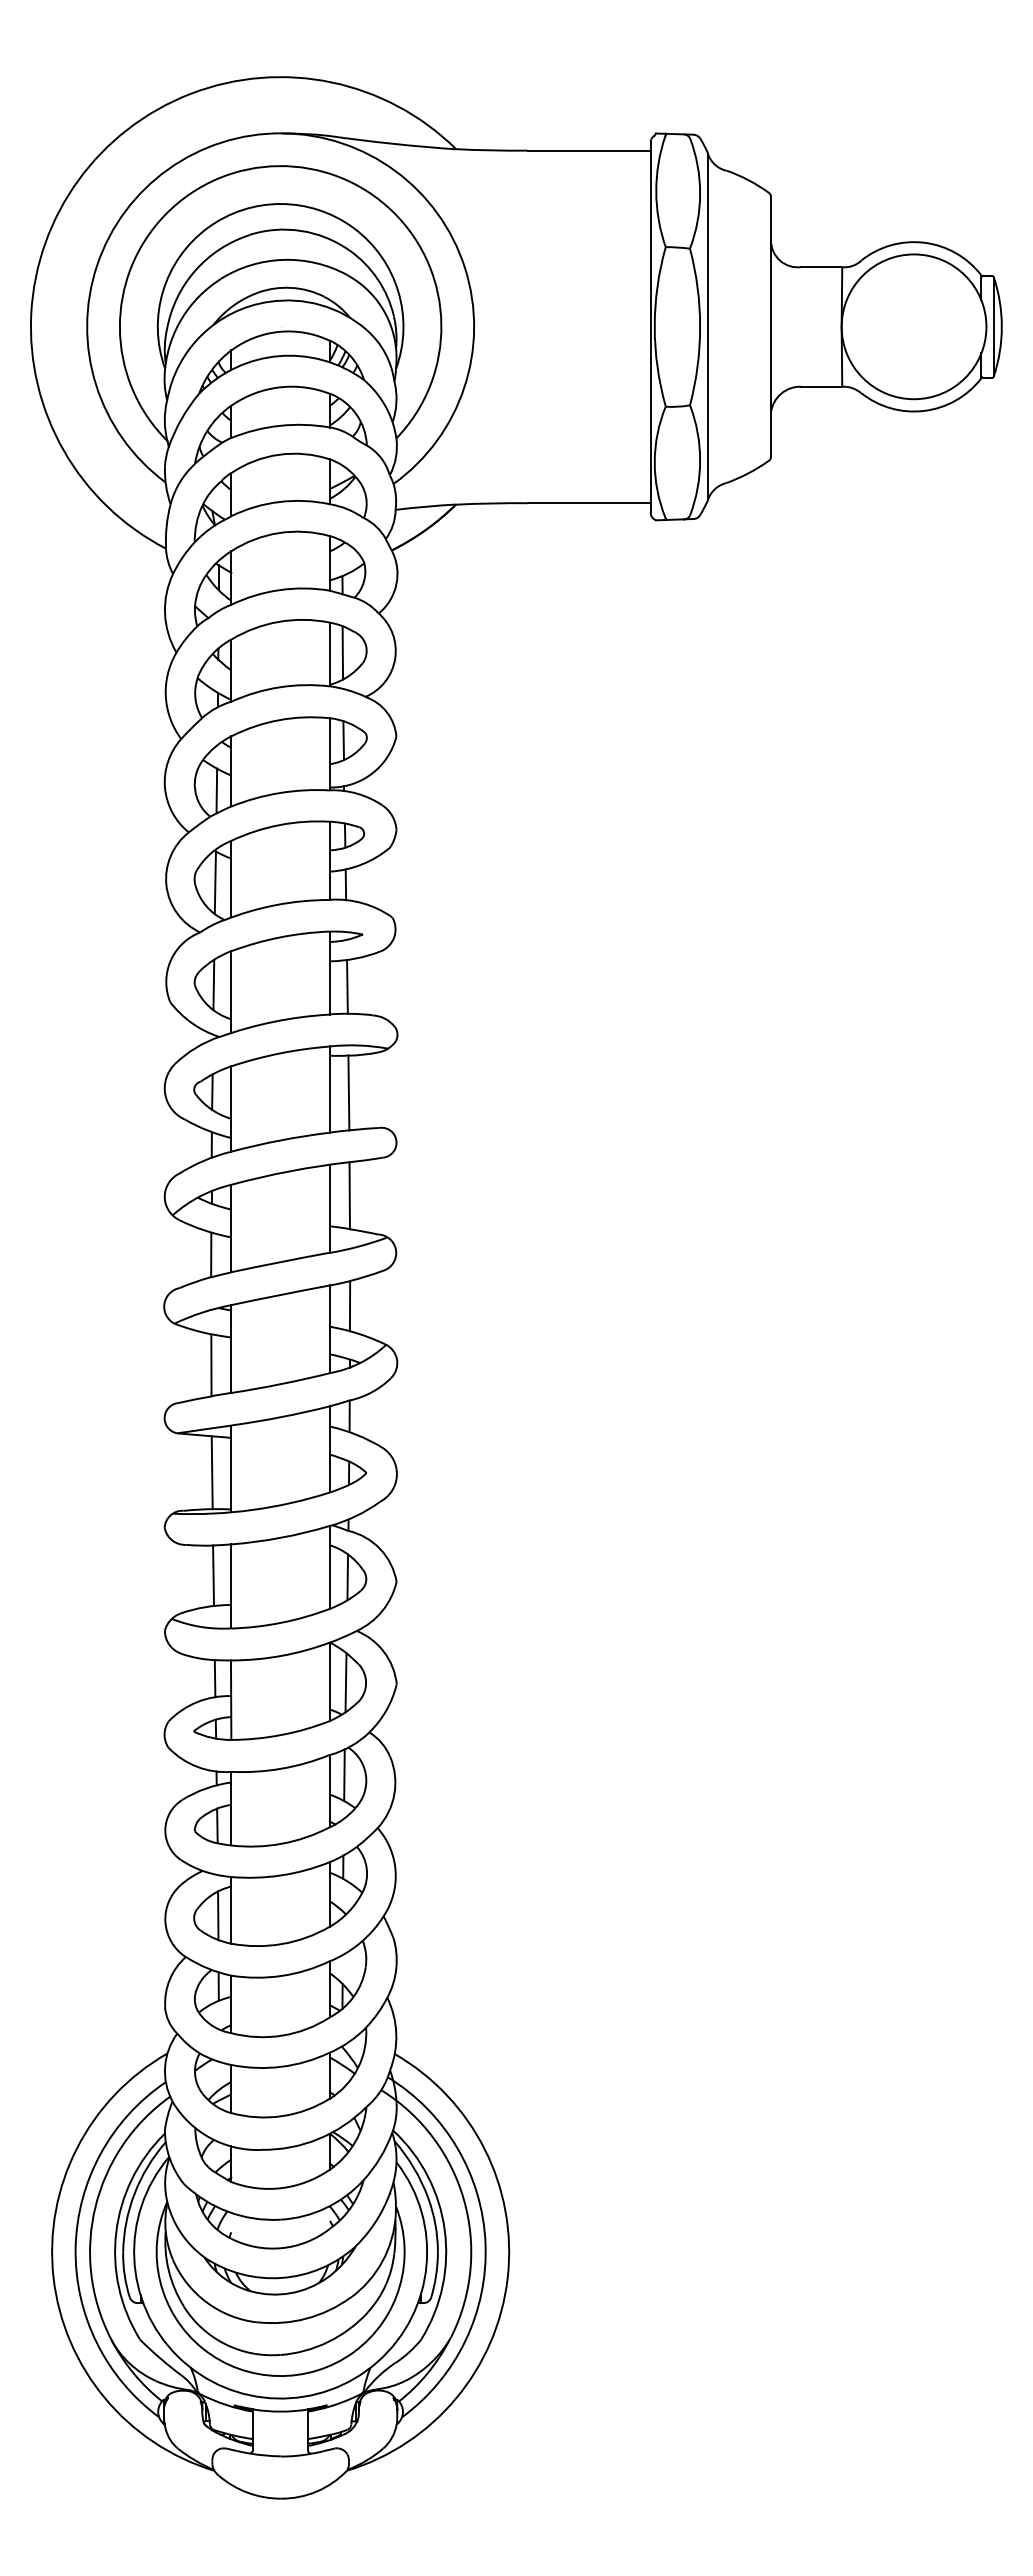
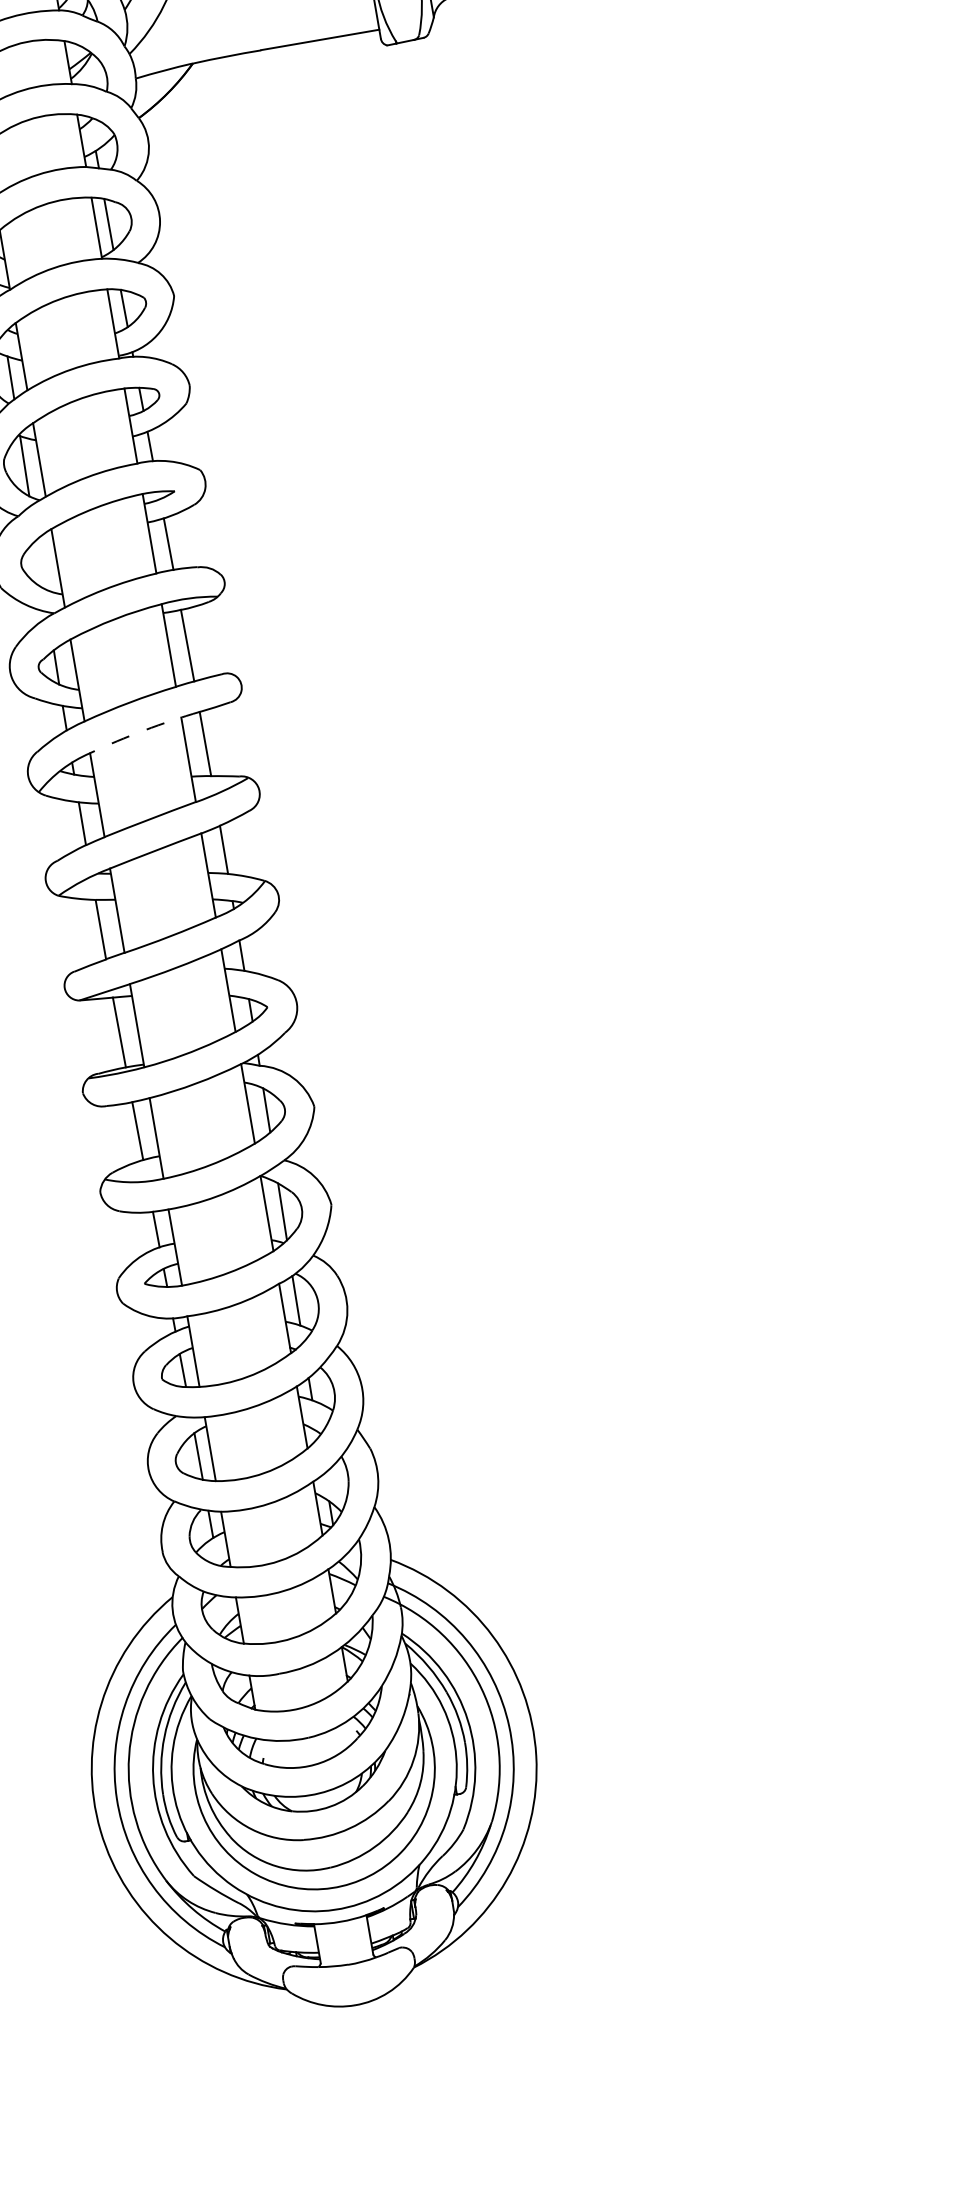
line: (213, 984) -> (39, 564), removed
arc: (290, 1171) -> (144, 730), solid -> dashed

